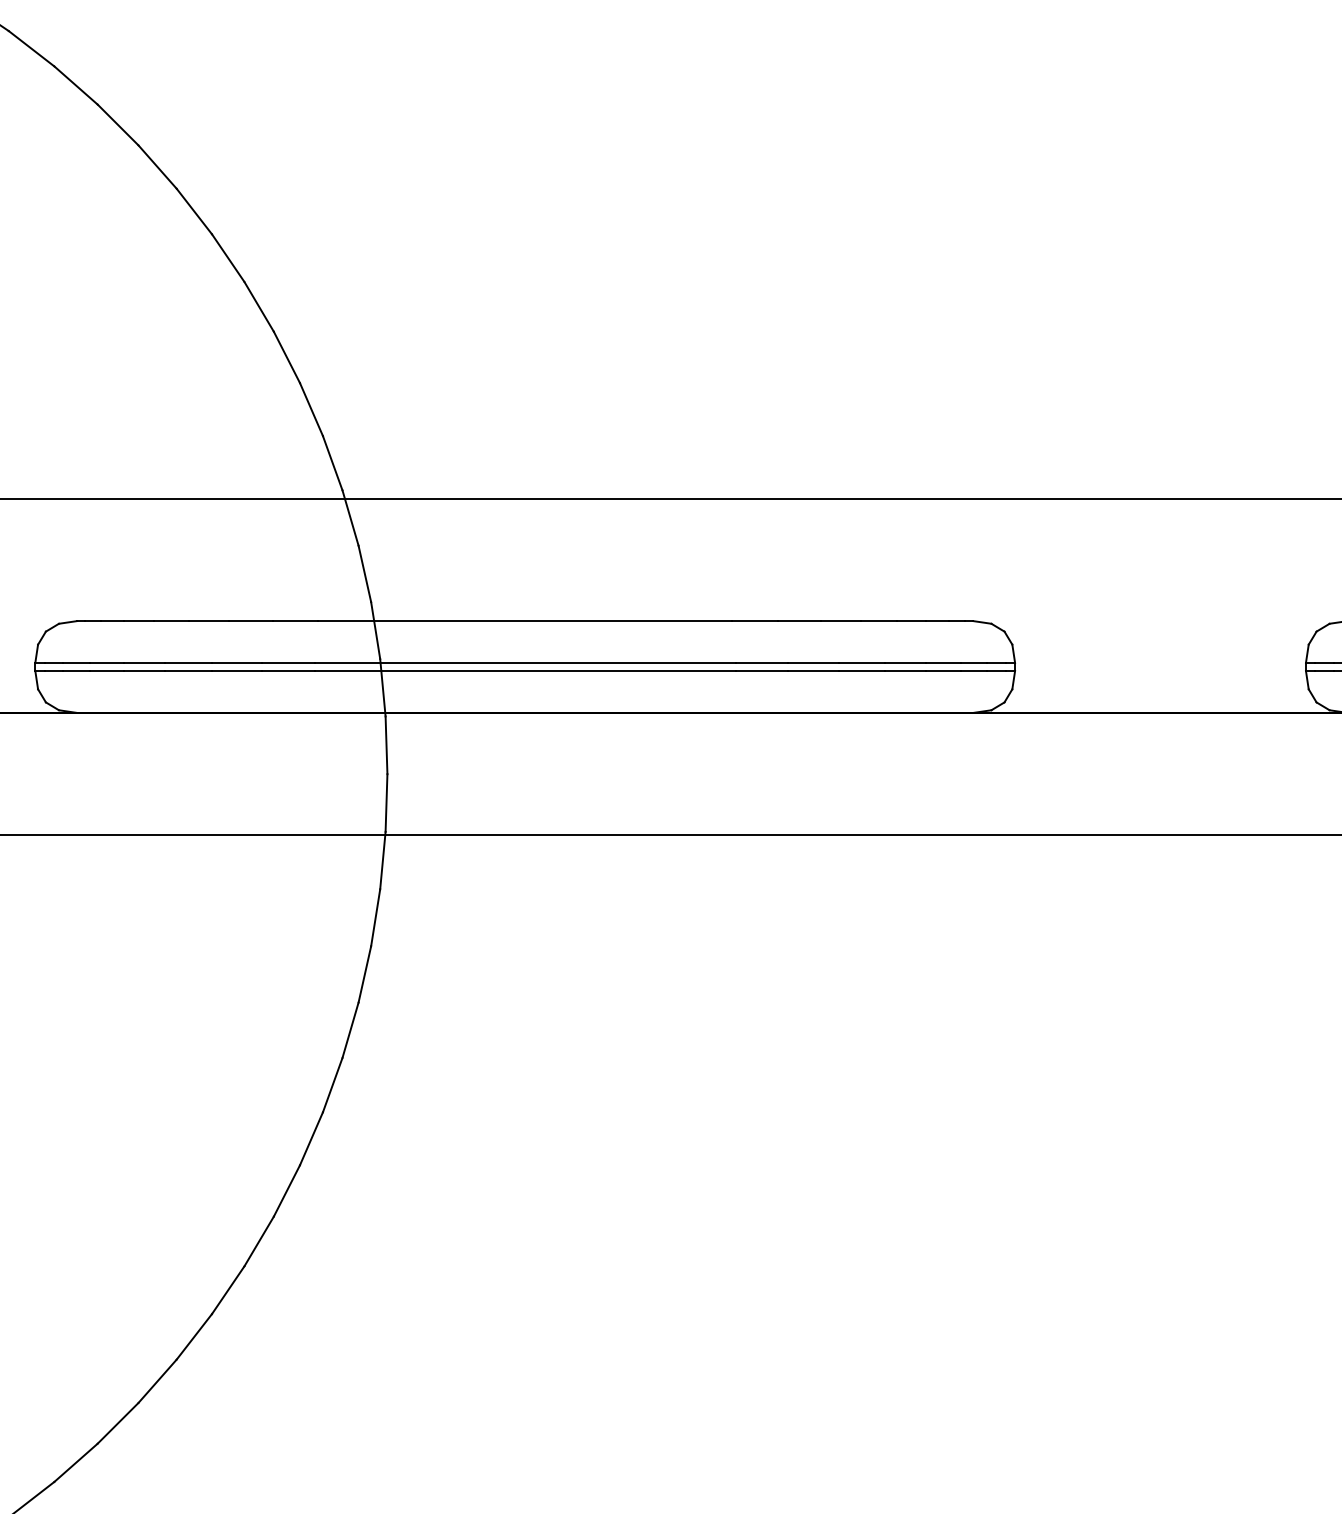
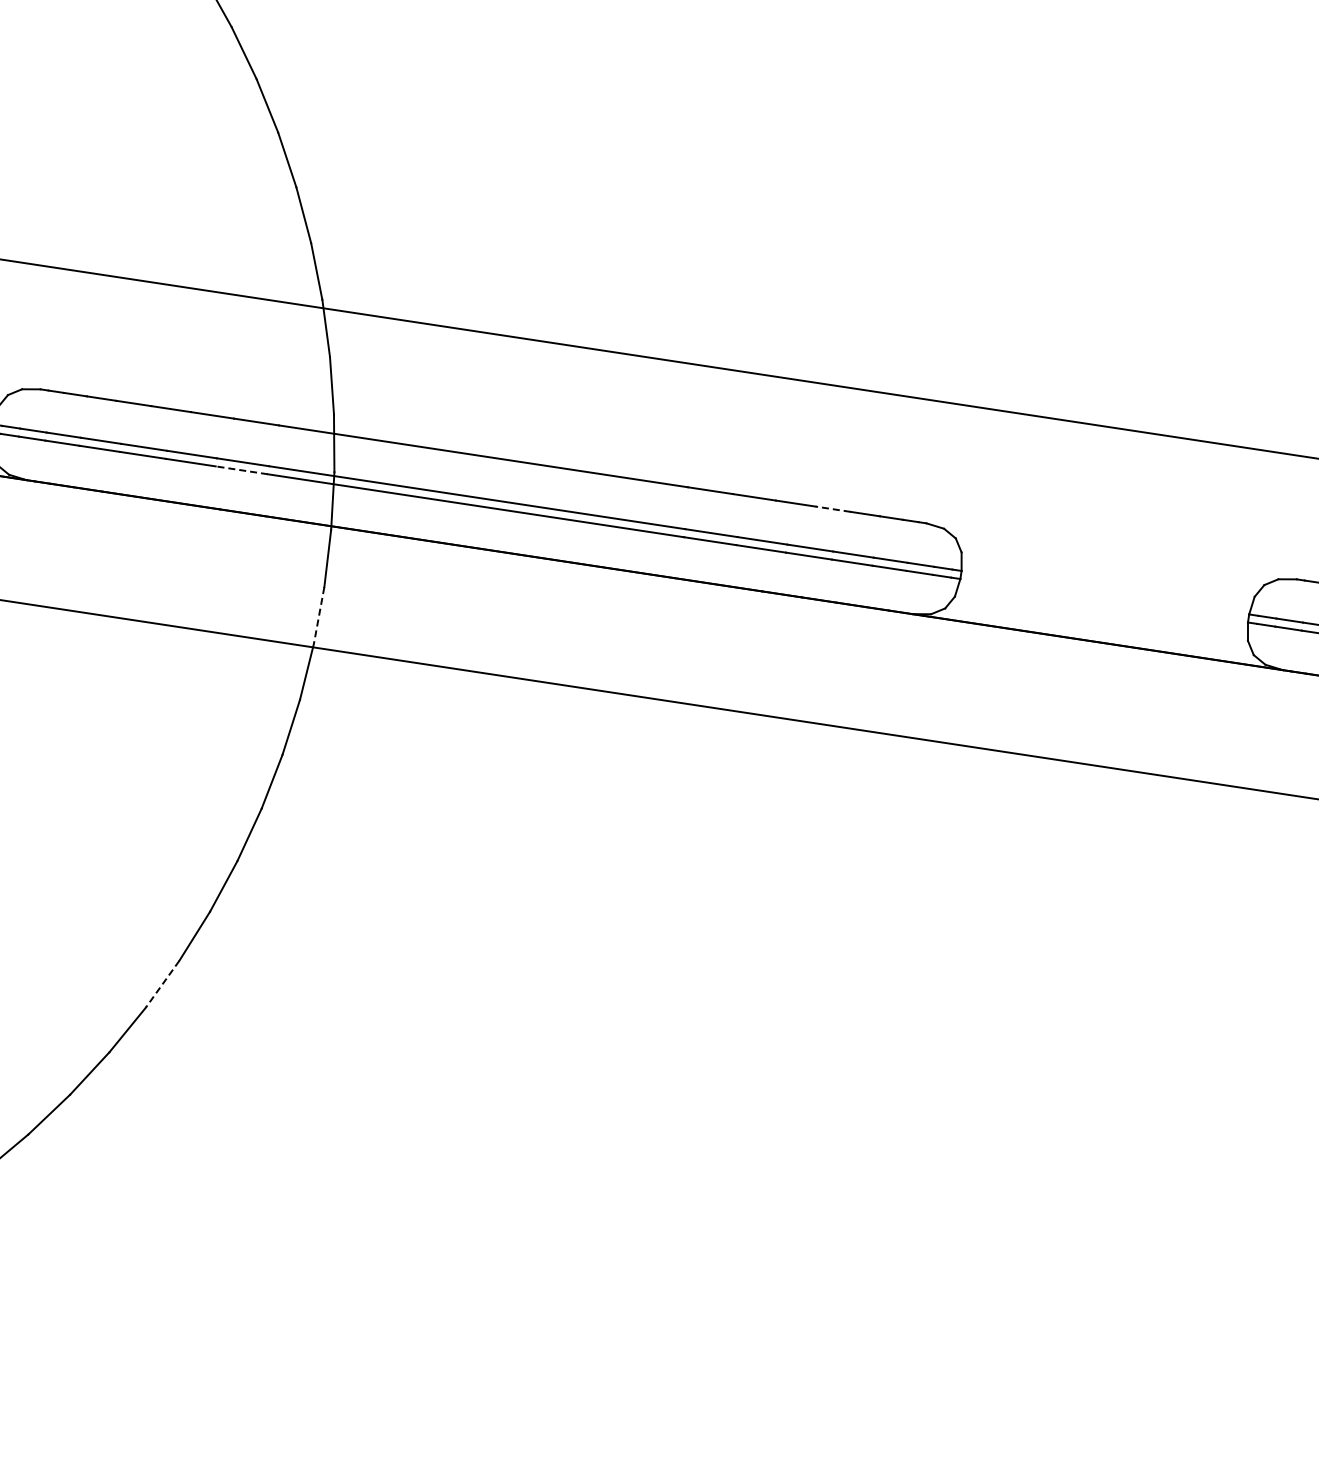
line: (878, 621) -> (832, 509), solid -> dashed
line: (287, 671) -> (240, 470), solid -> dashed
line: (386, 803) -> (319, 615), solid -> dashed
line: (286, 1190) -> (162, 983), solid -> dashed

